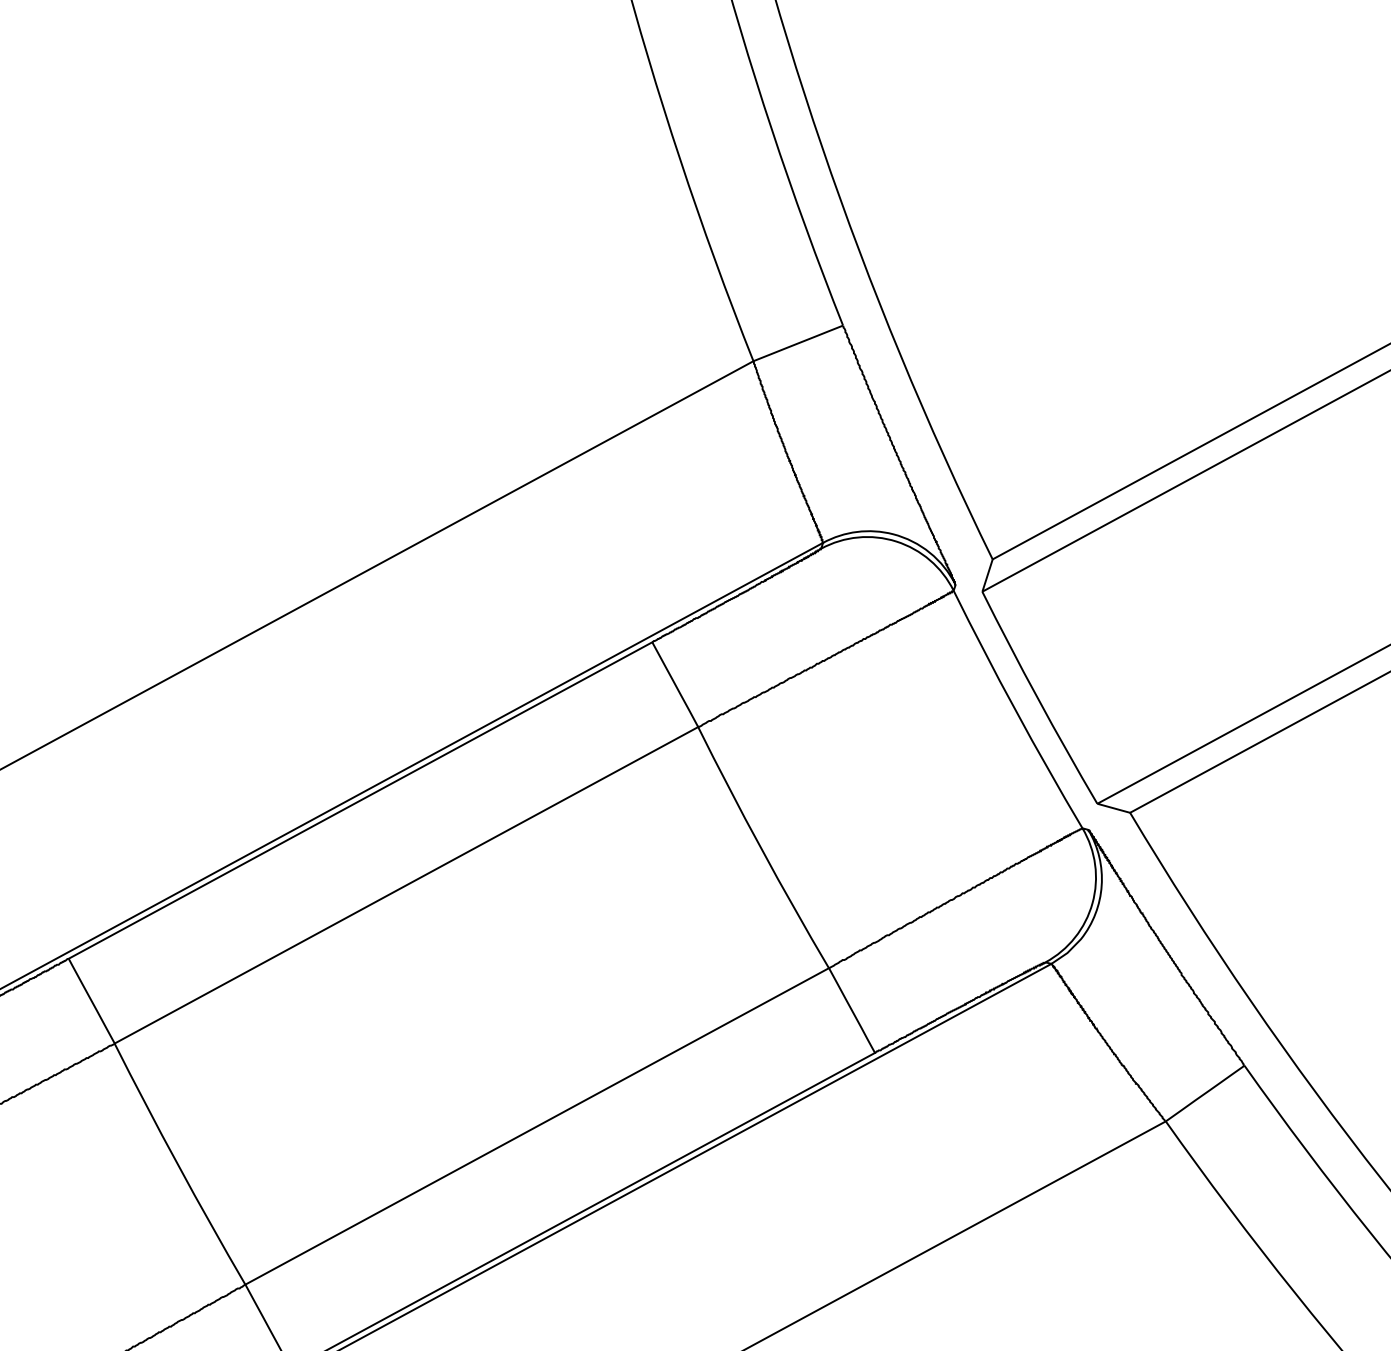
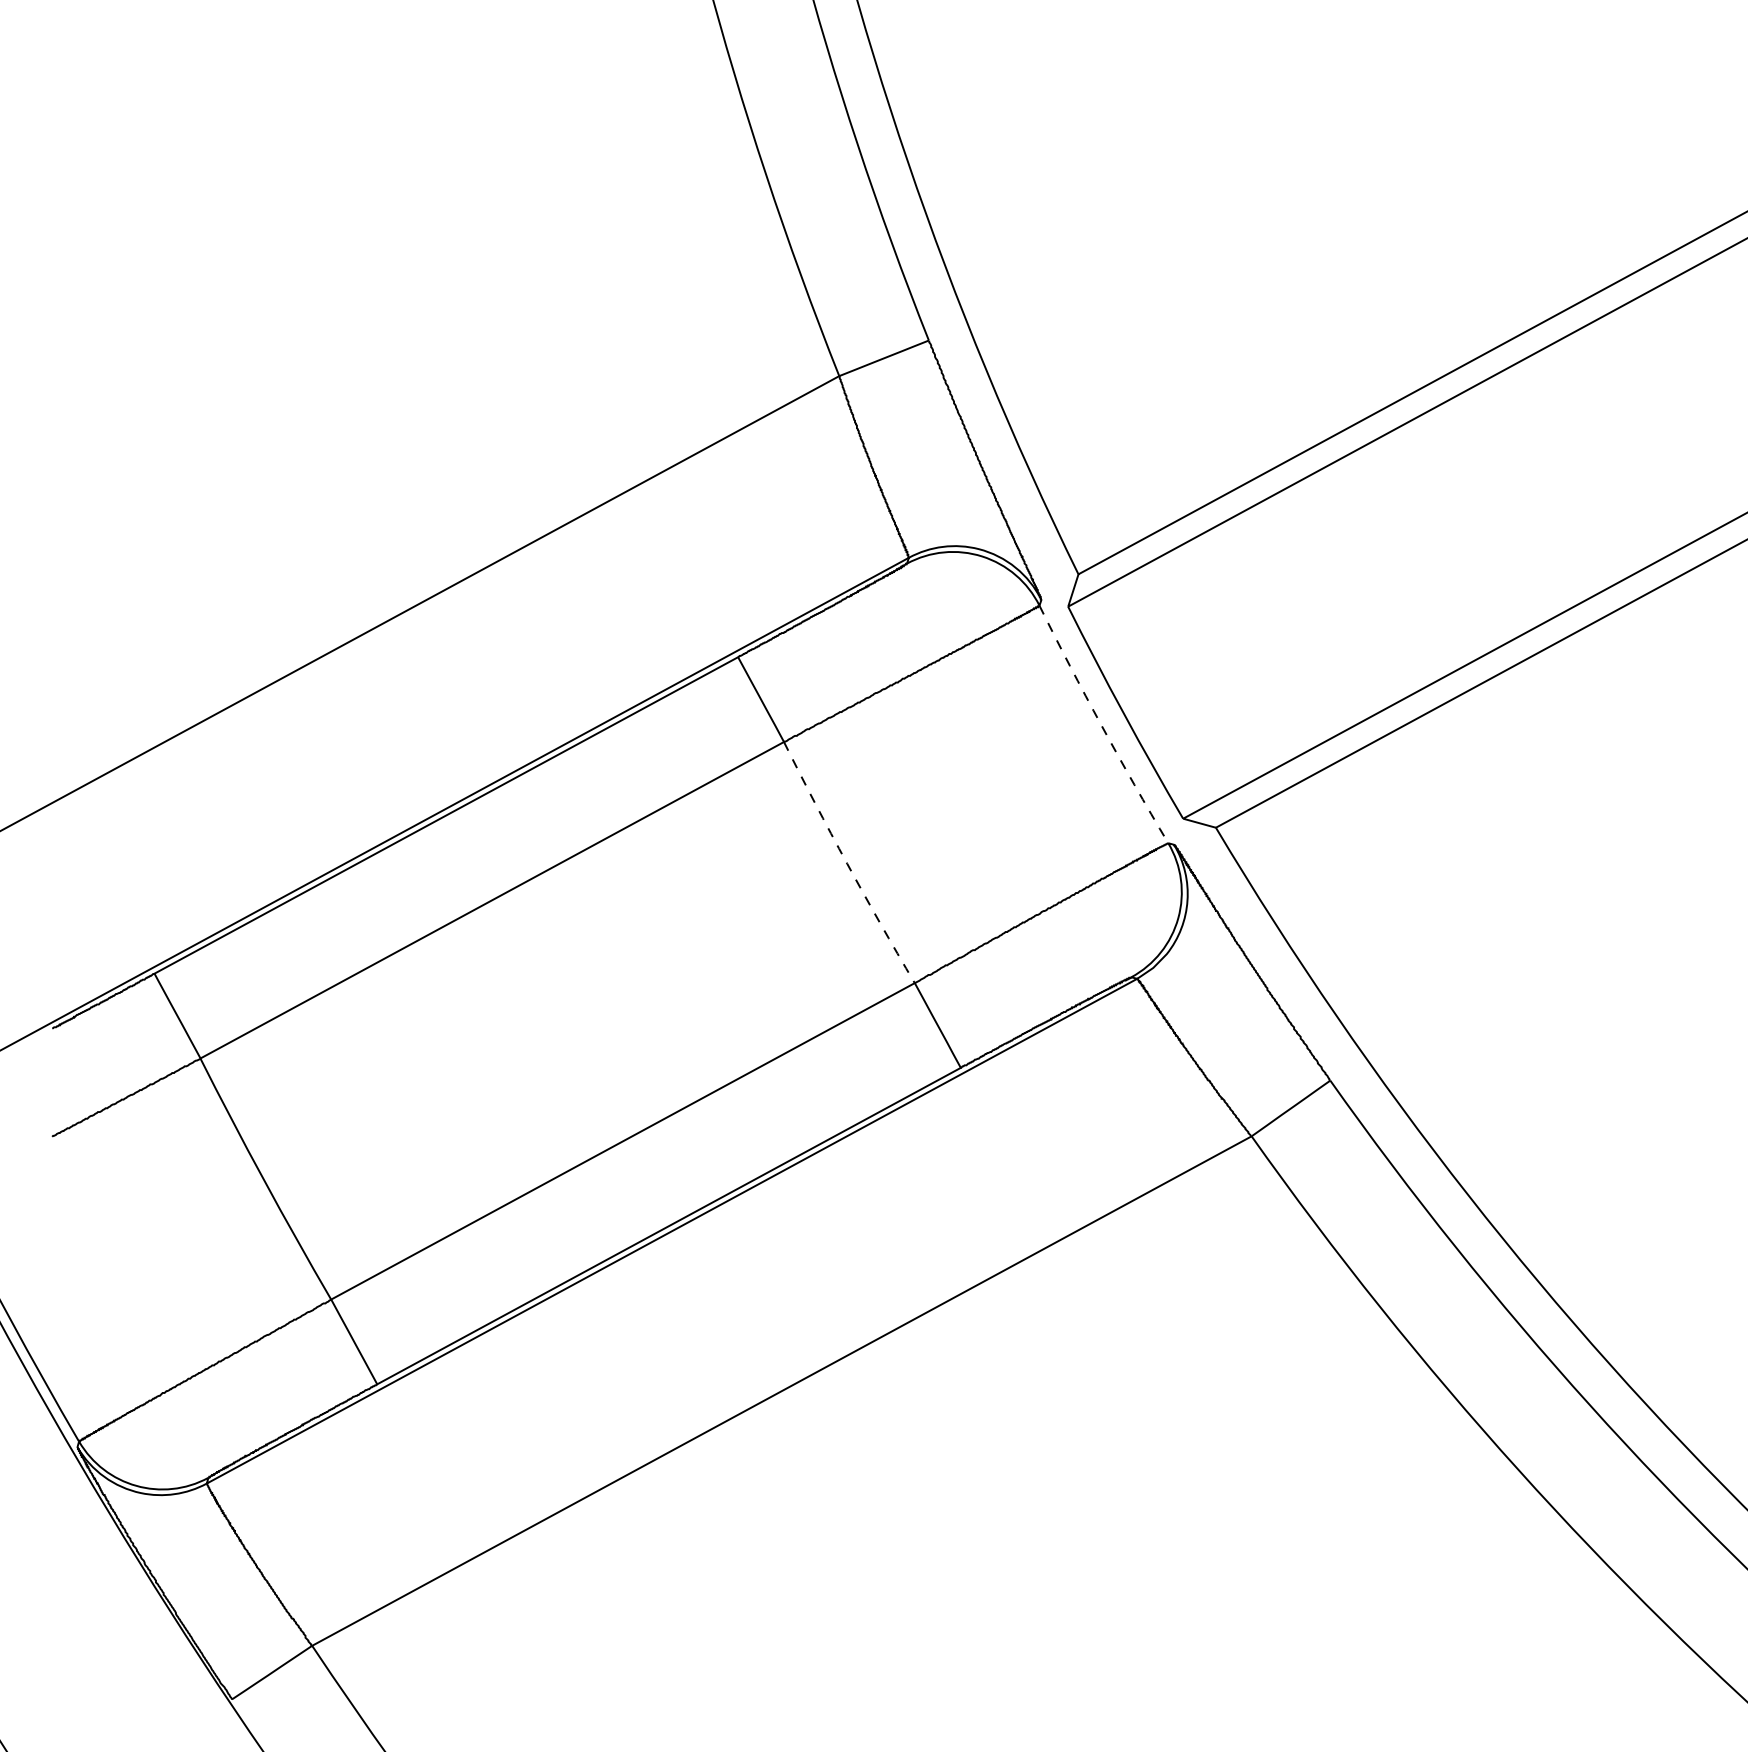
arc: (1015, 710) -> (1101, 725), solid -> dashed
arc: (761, 848) -> (847, 863), solid -> dashed

